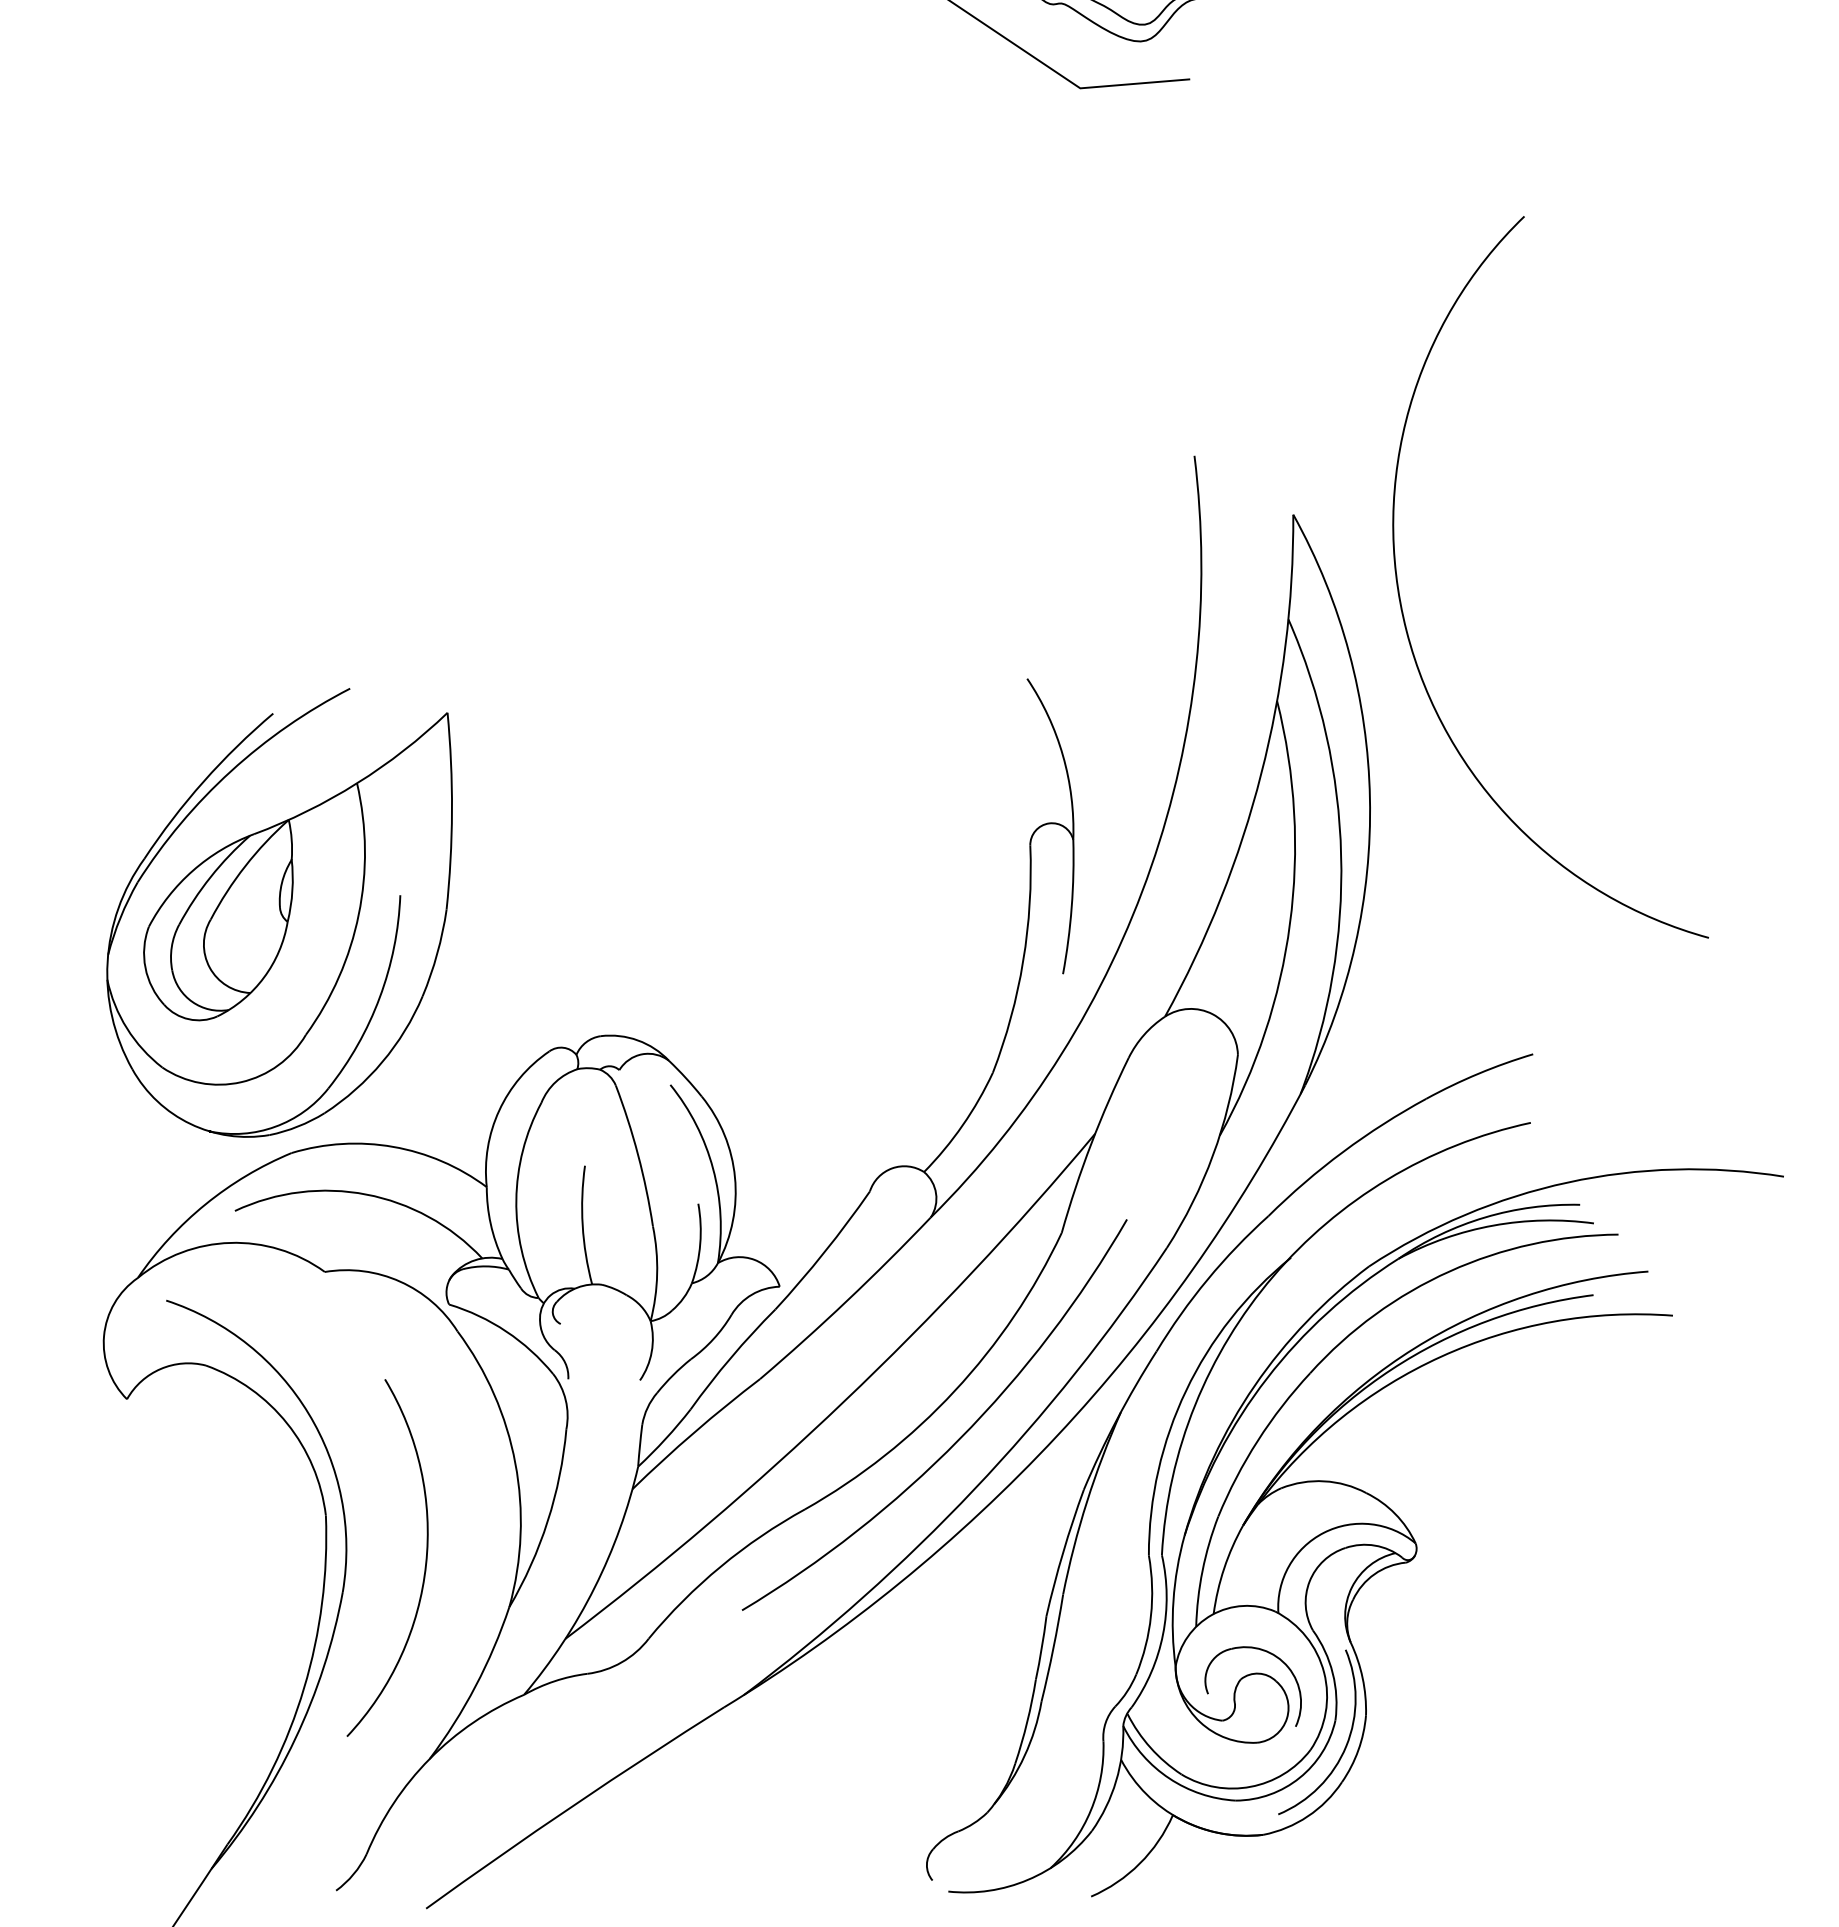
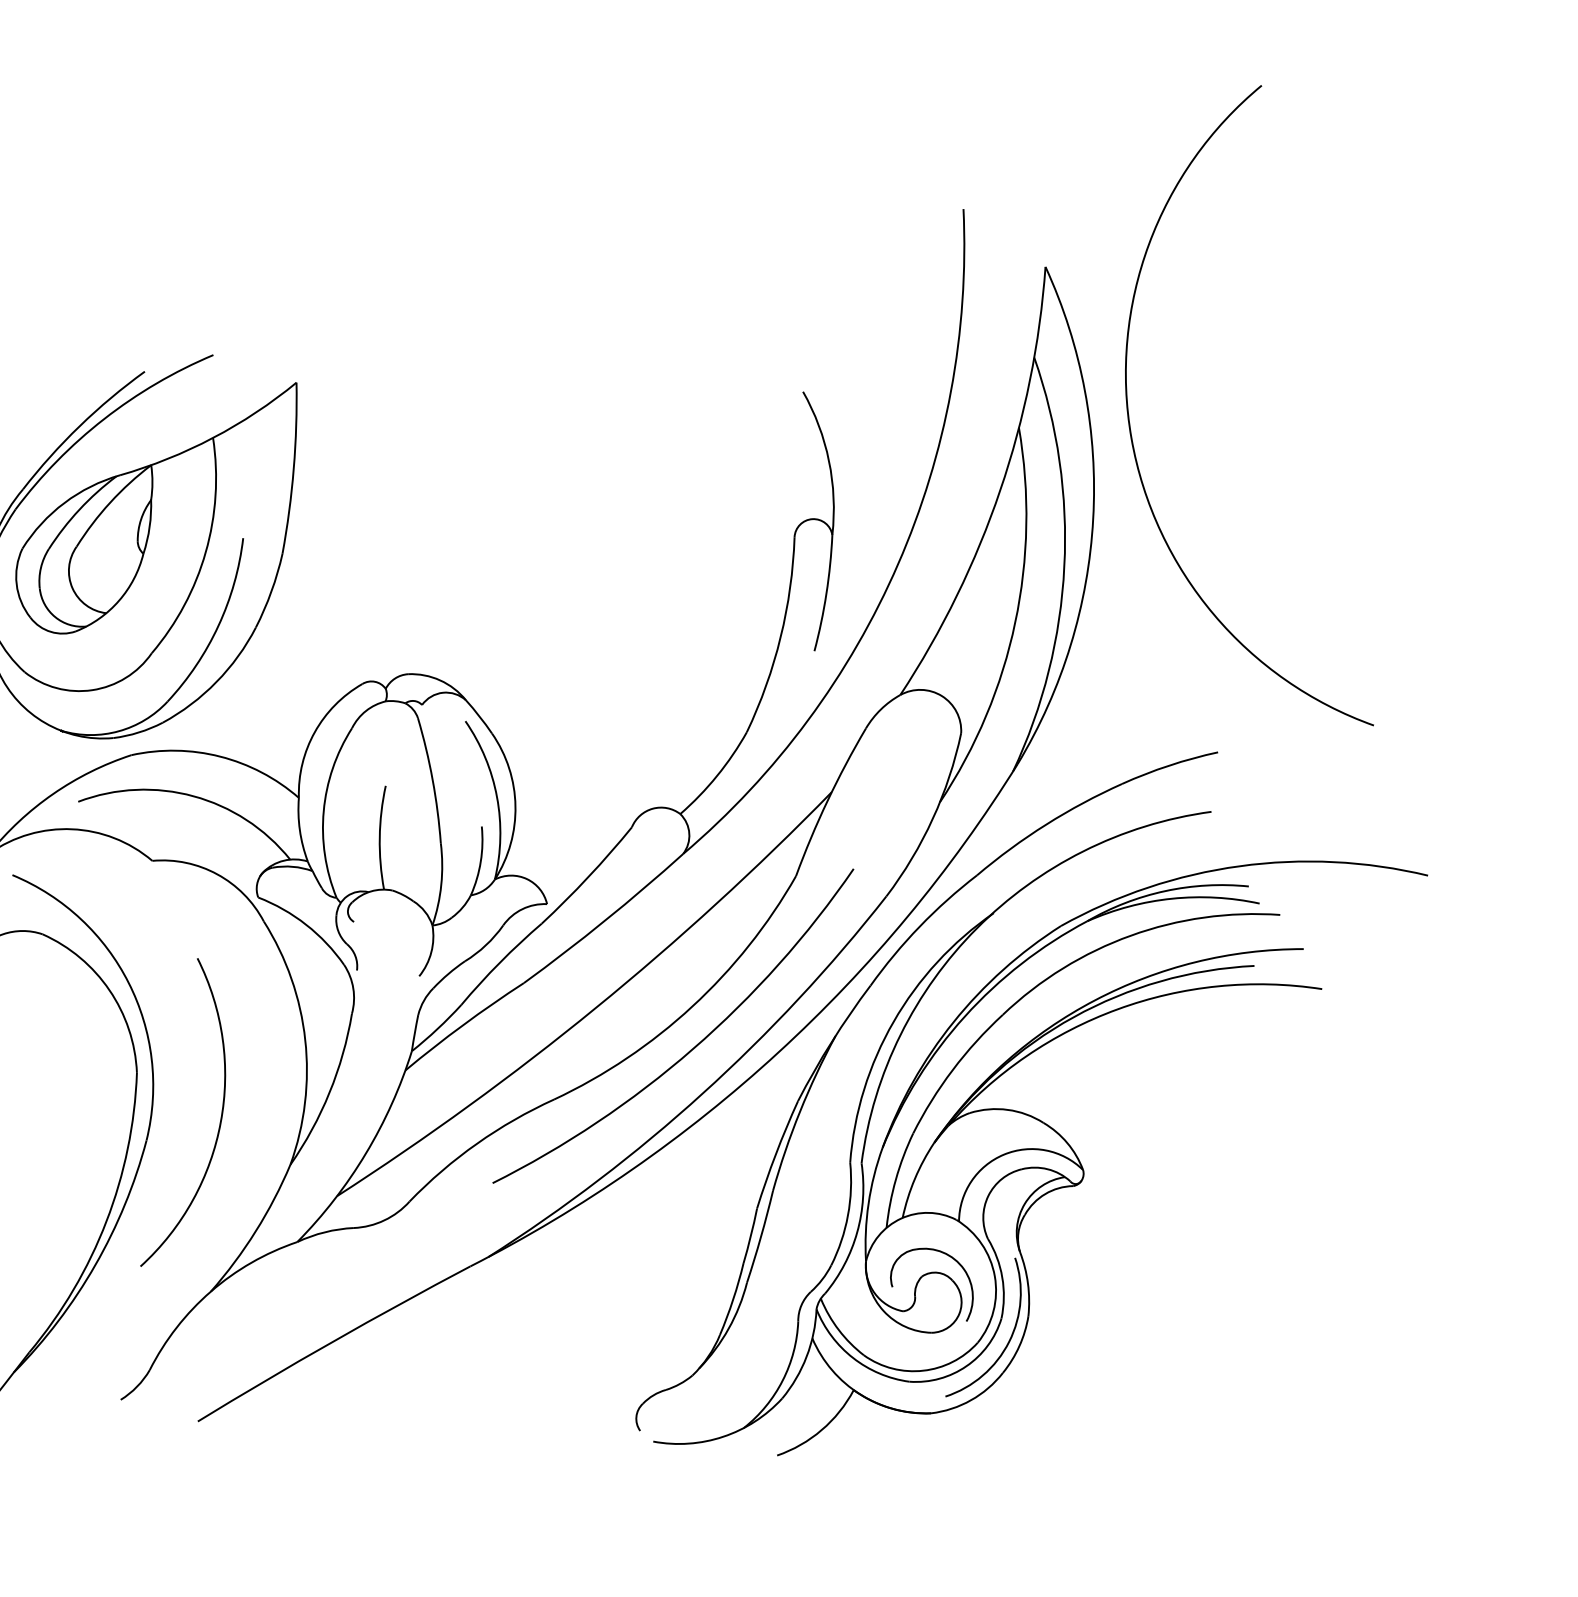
part: (1401, 601) -> (1129, 412), moved

